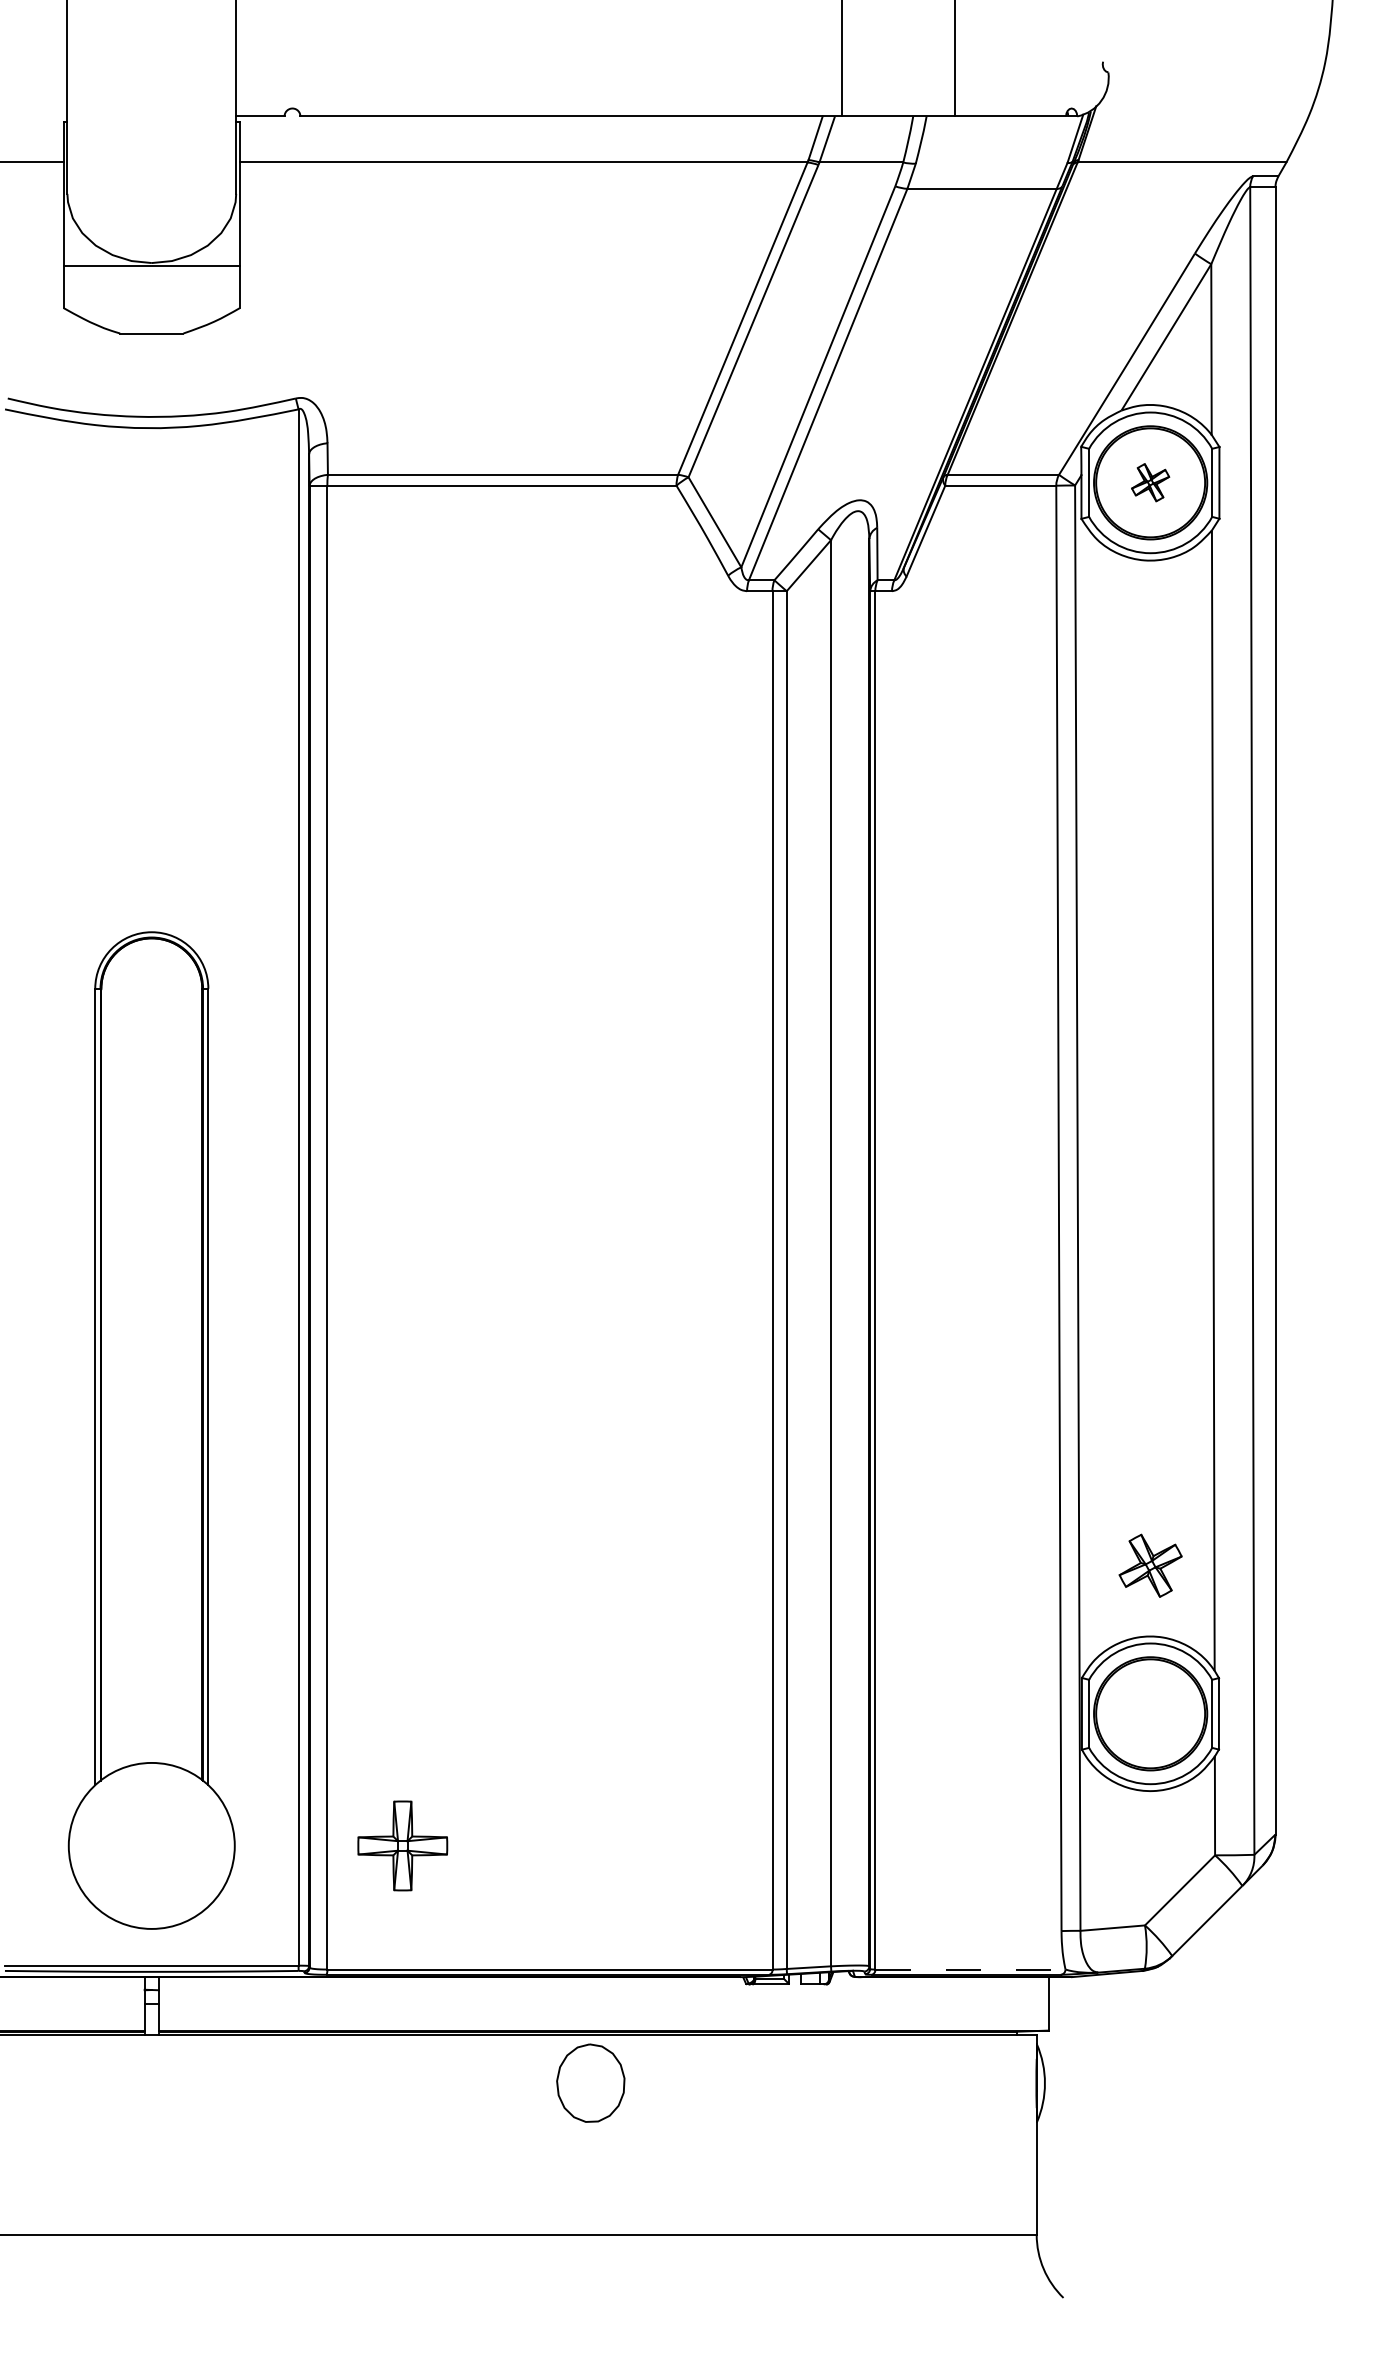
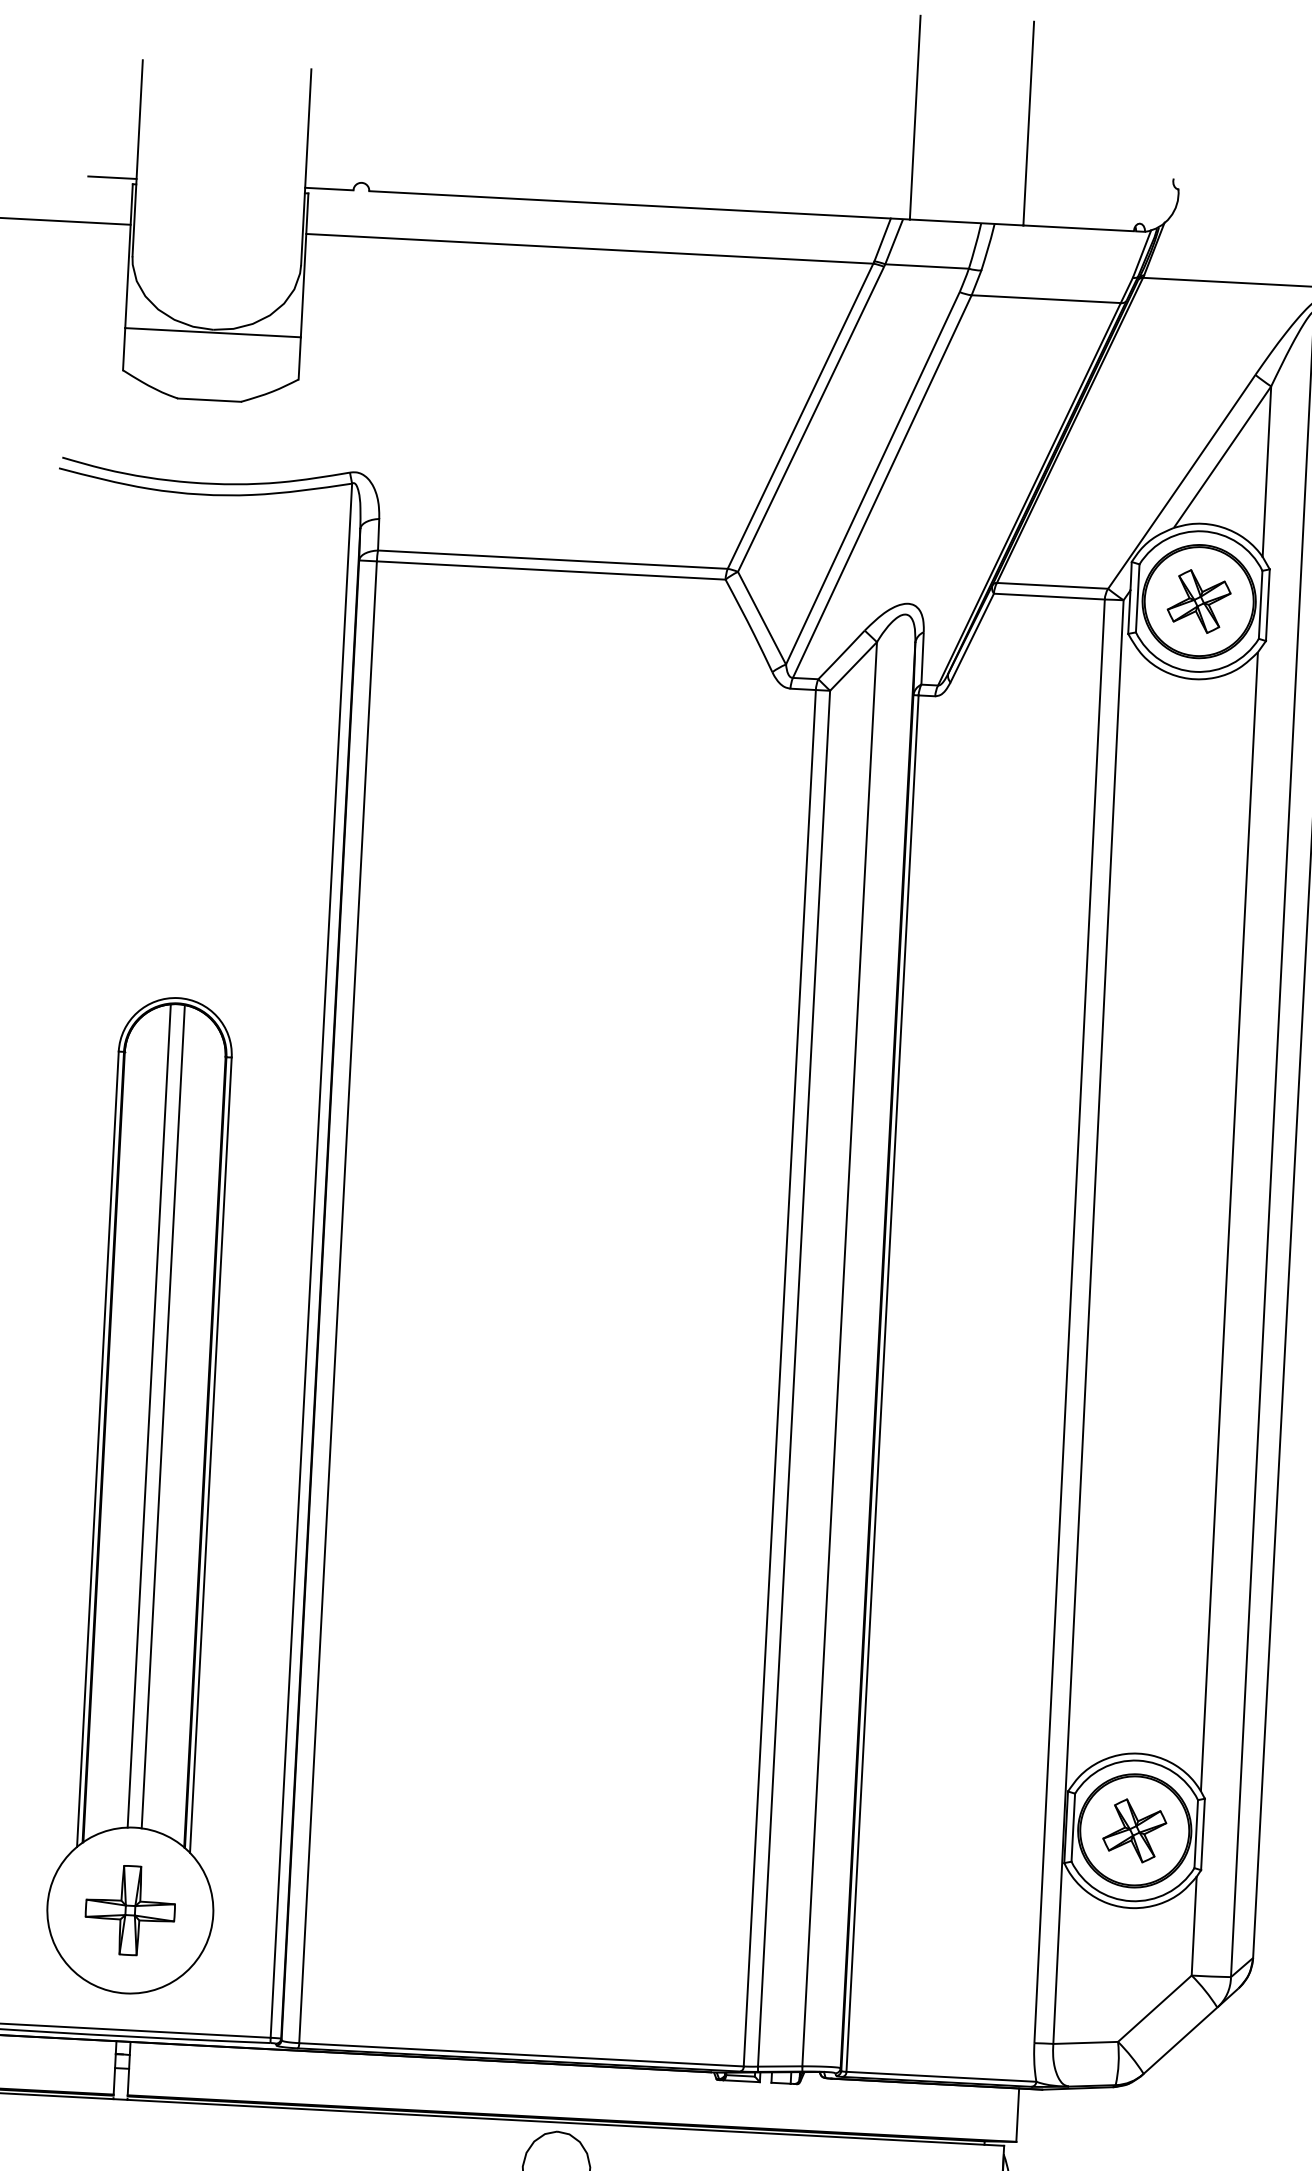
line: (43, 116) -> (112, 177), added
part: (1150, 482) -> (1199, 601), size x1.67
line: (144, 1350) -> (149, 1415), added
line: (158, 1350) -> (162, 1416), added
part: (1150, 1565) -> (1134, 1830), moved
part: (402, 1845) -> (130, 1910), moved
line: (970, 1969) -> (941, 2076), dashed -> solid

